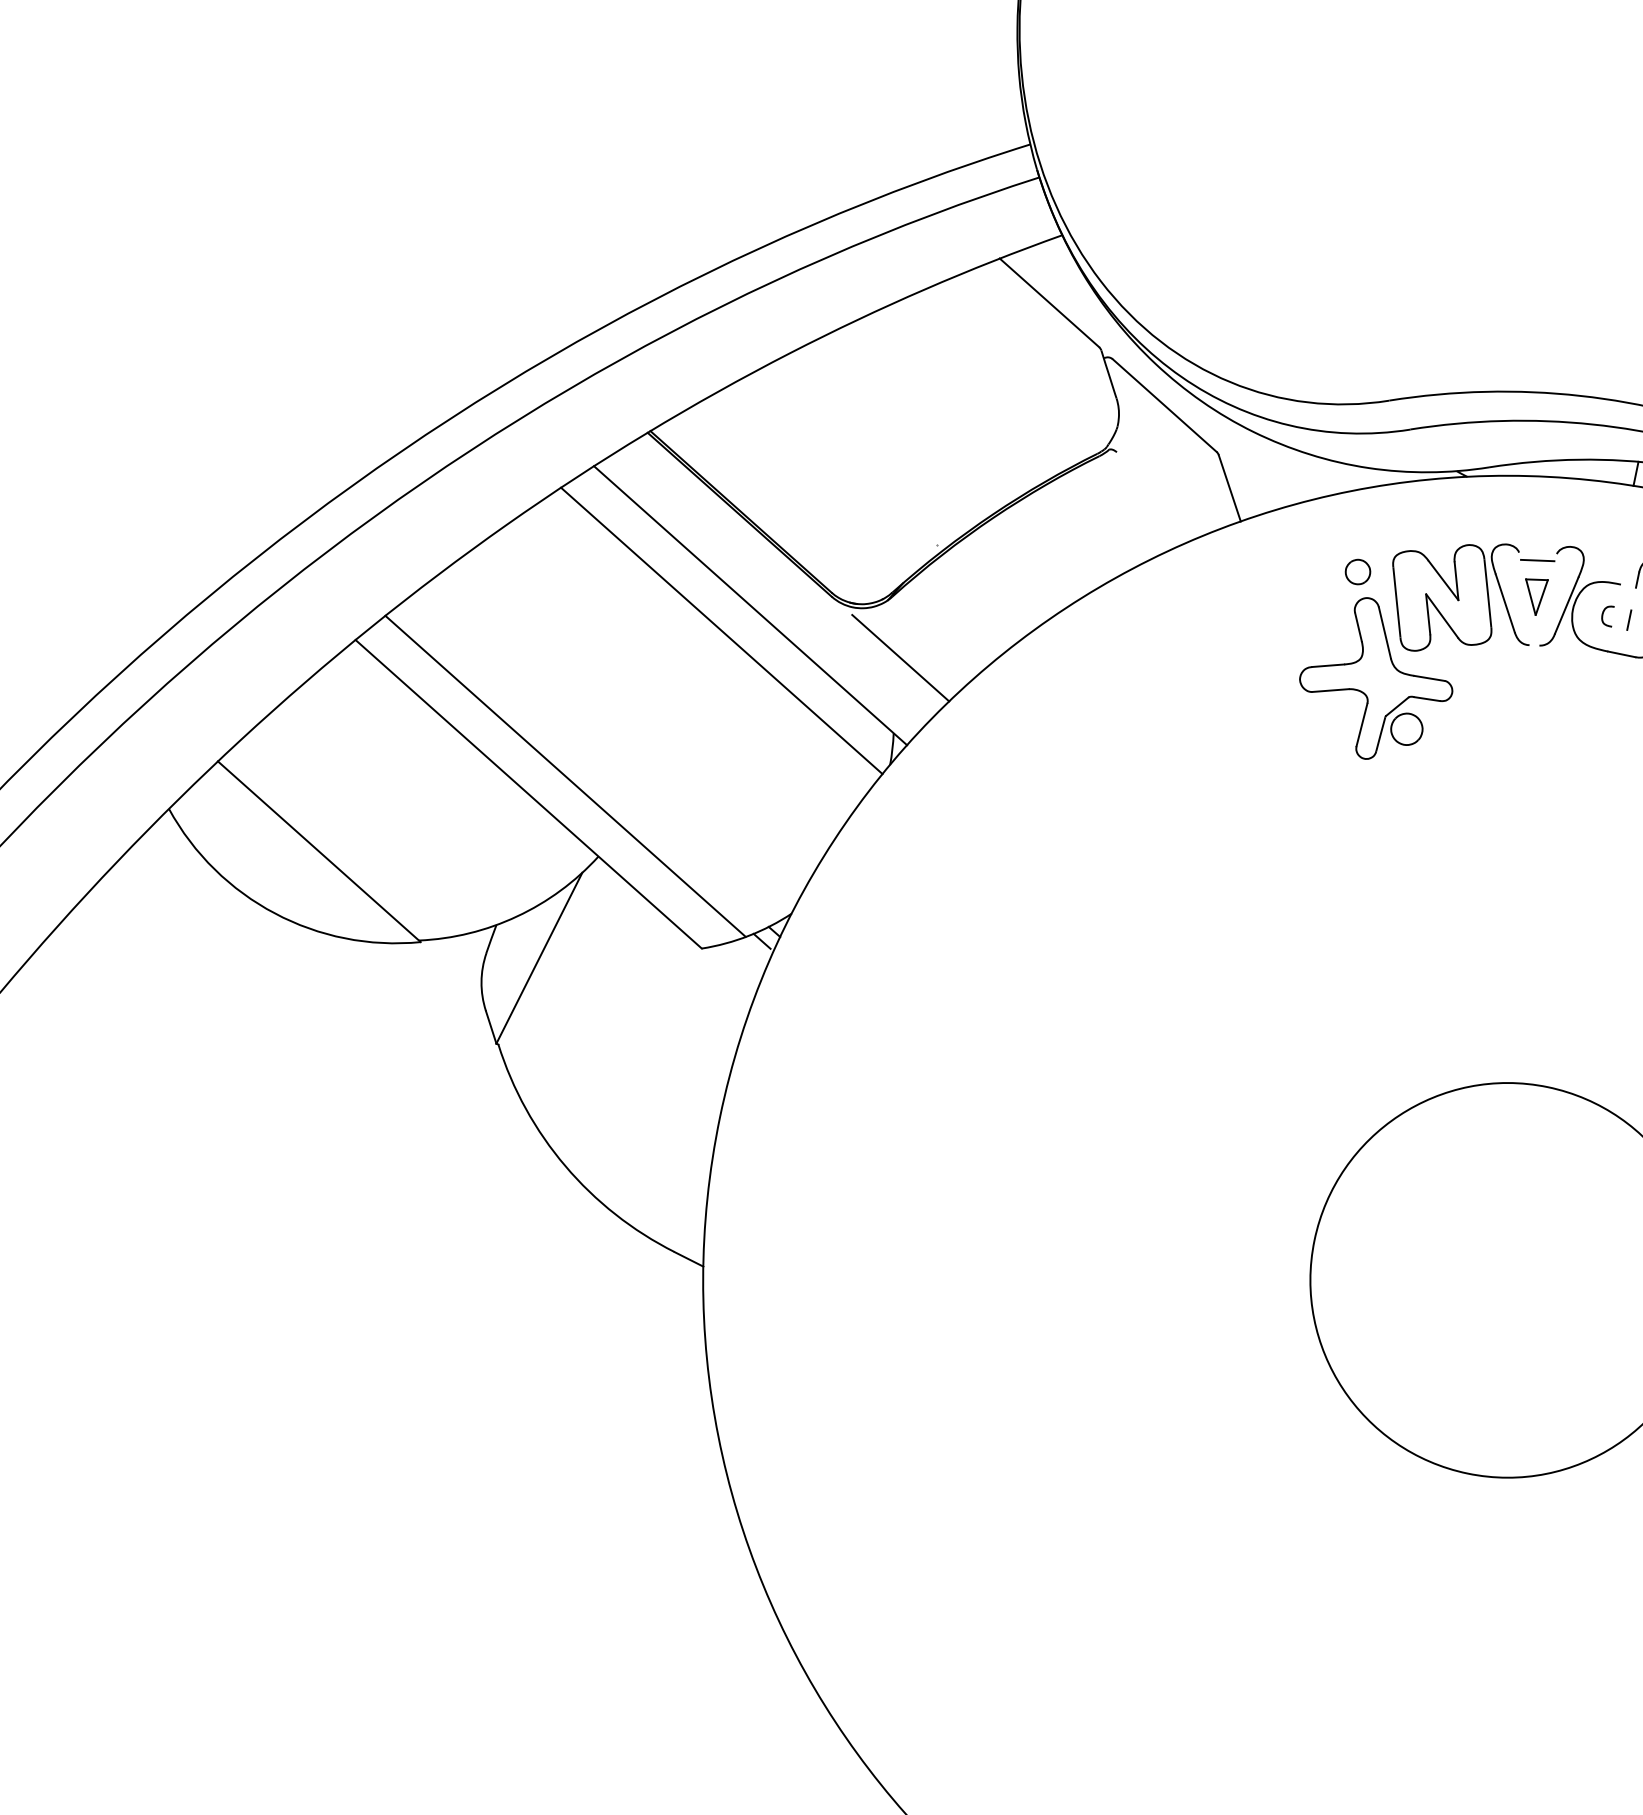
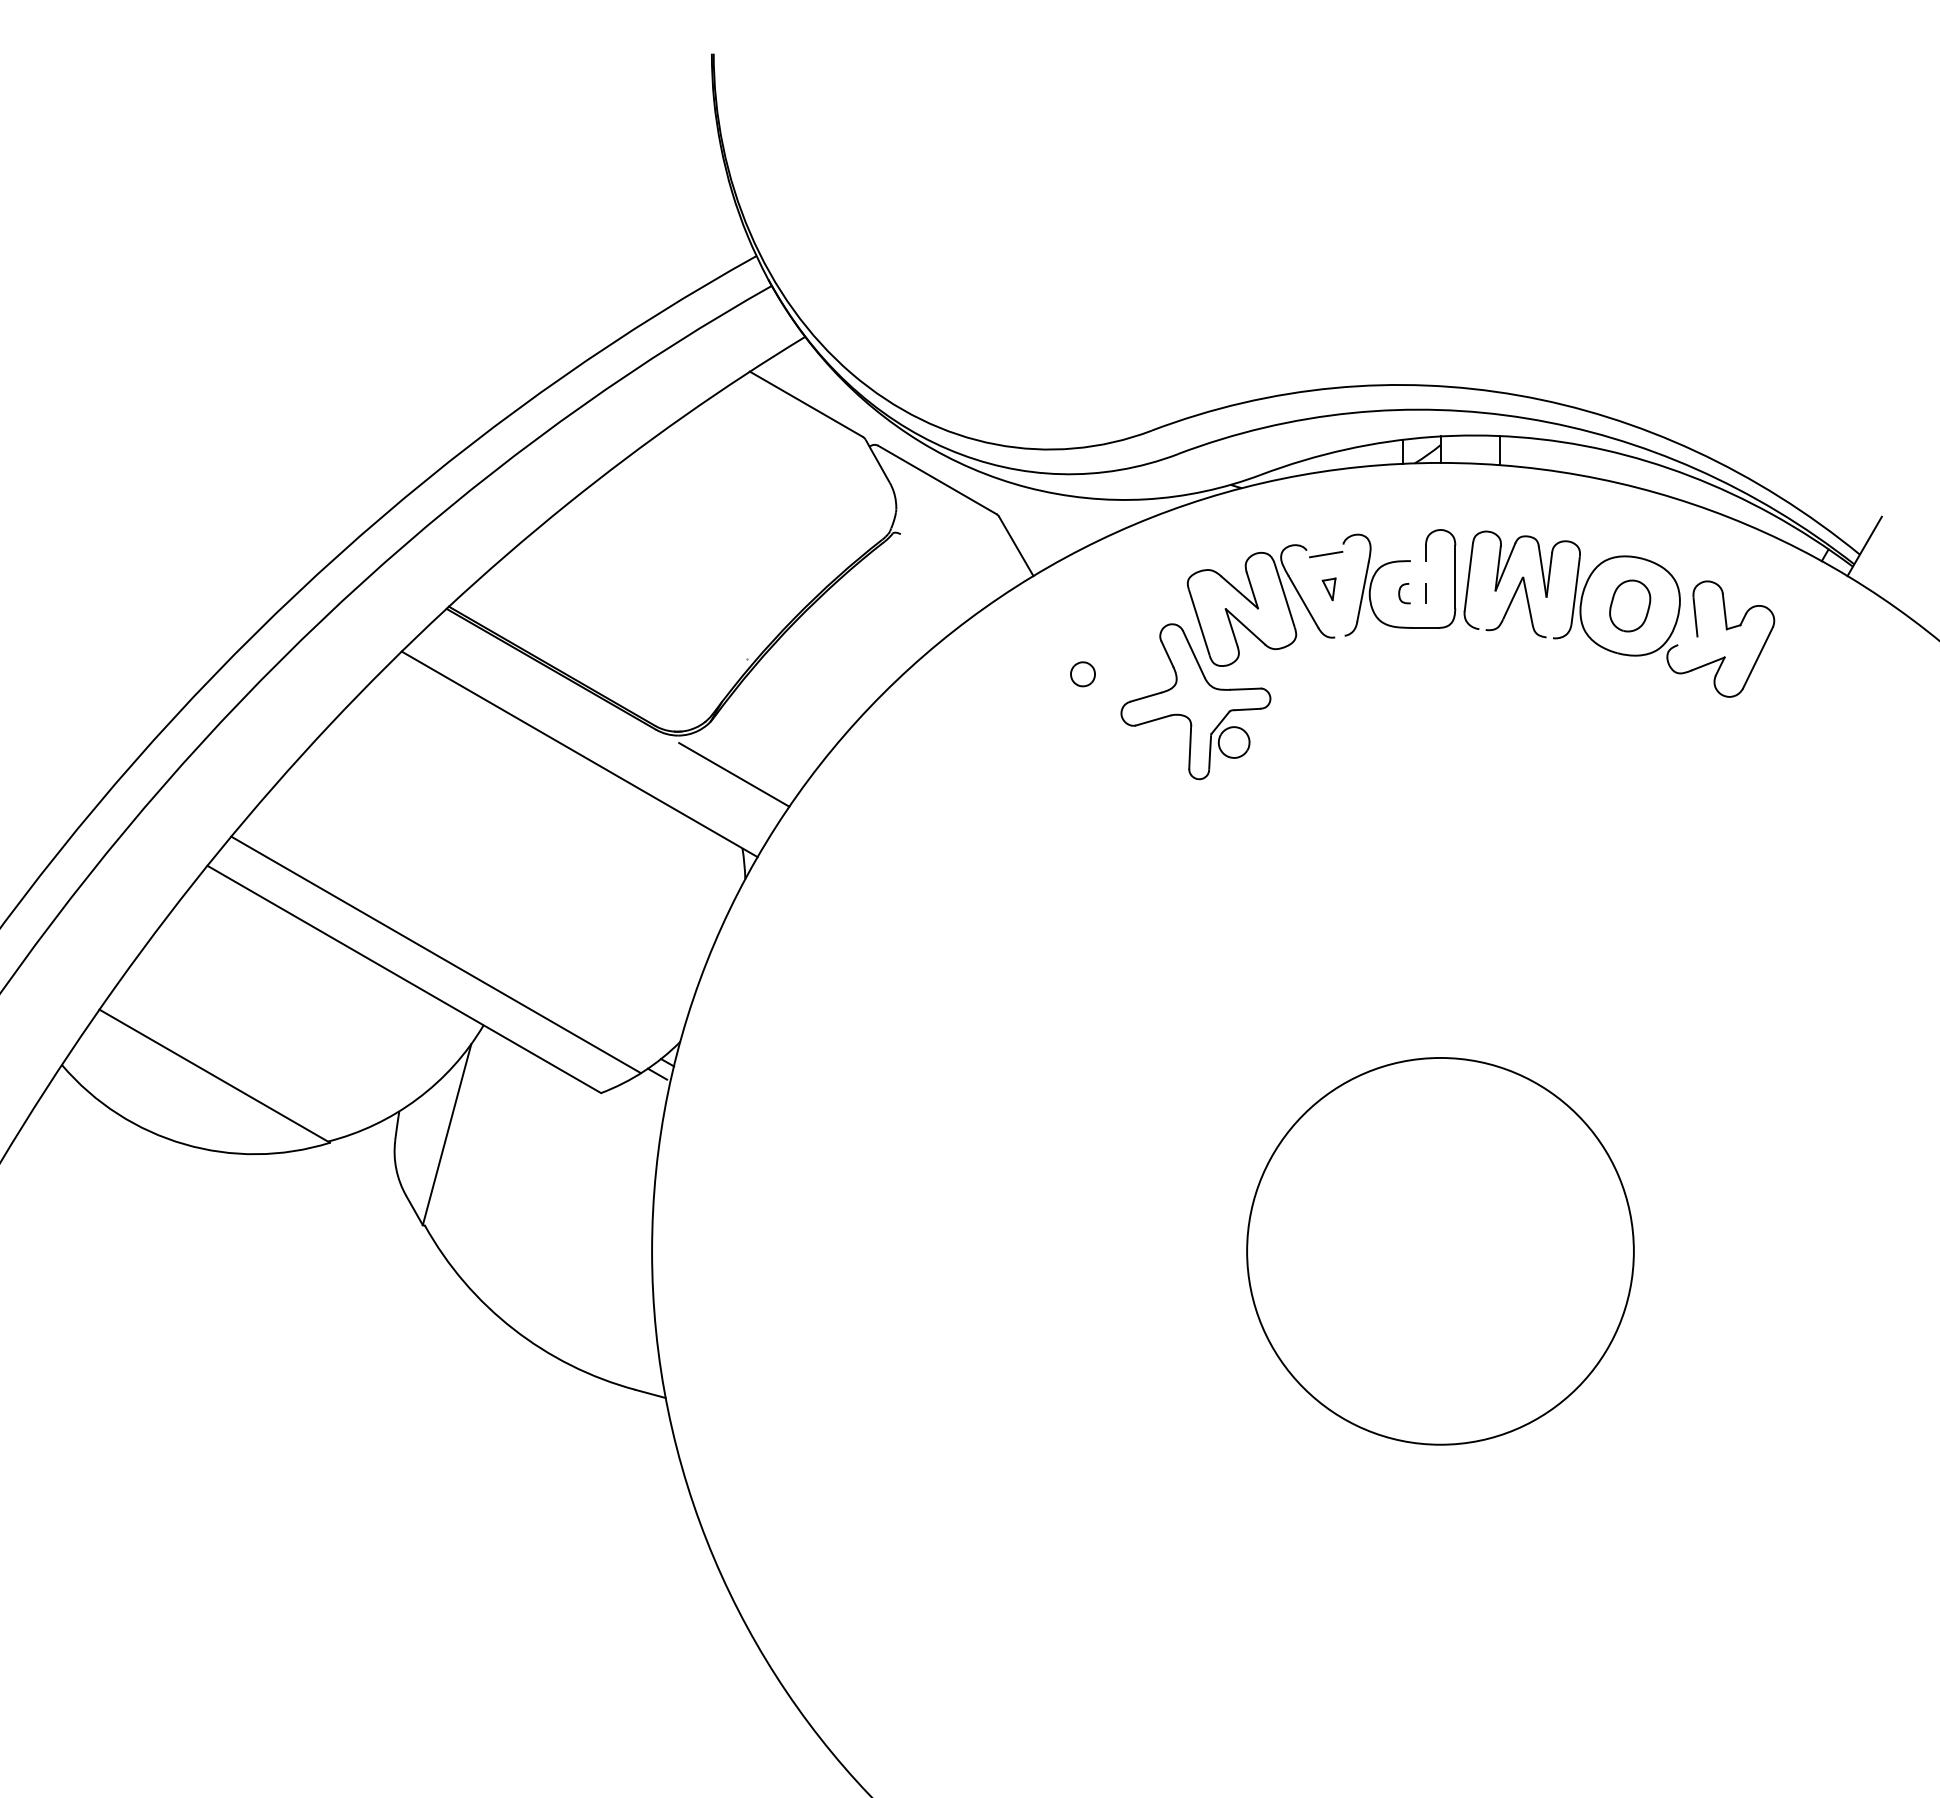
part: (1357, 572) -> (1082, 674), moved
part: (1532, 595) -> (1328, 589), size x0.6
line: (721, 630) -> (556, 783), removed

